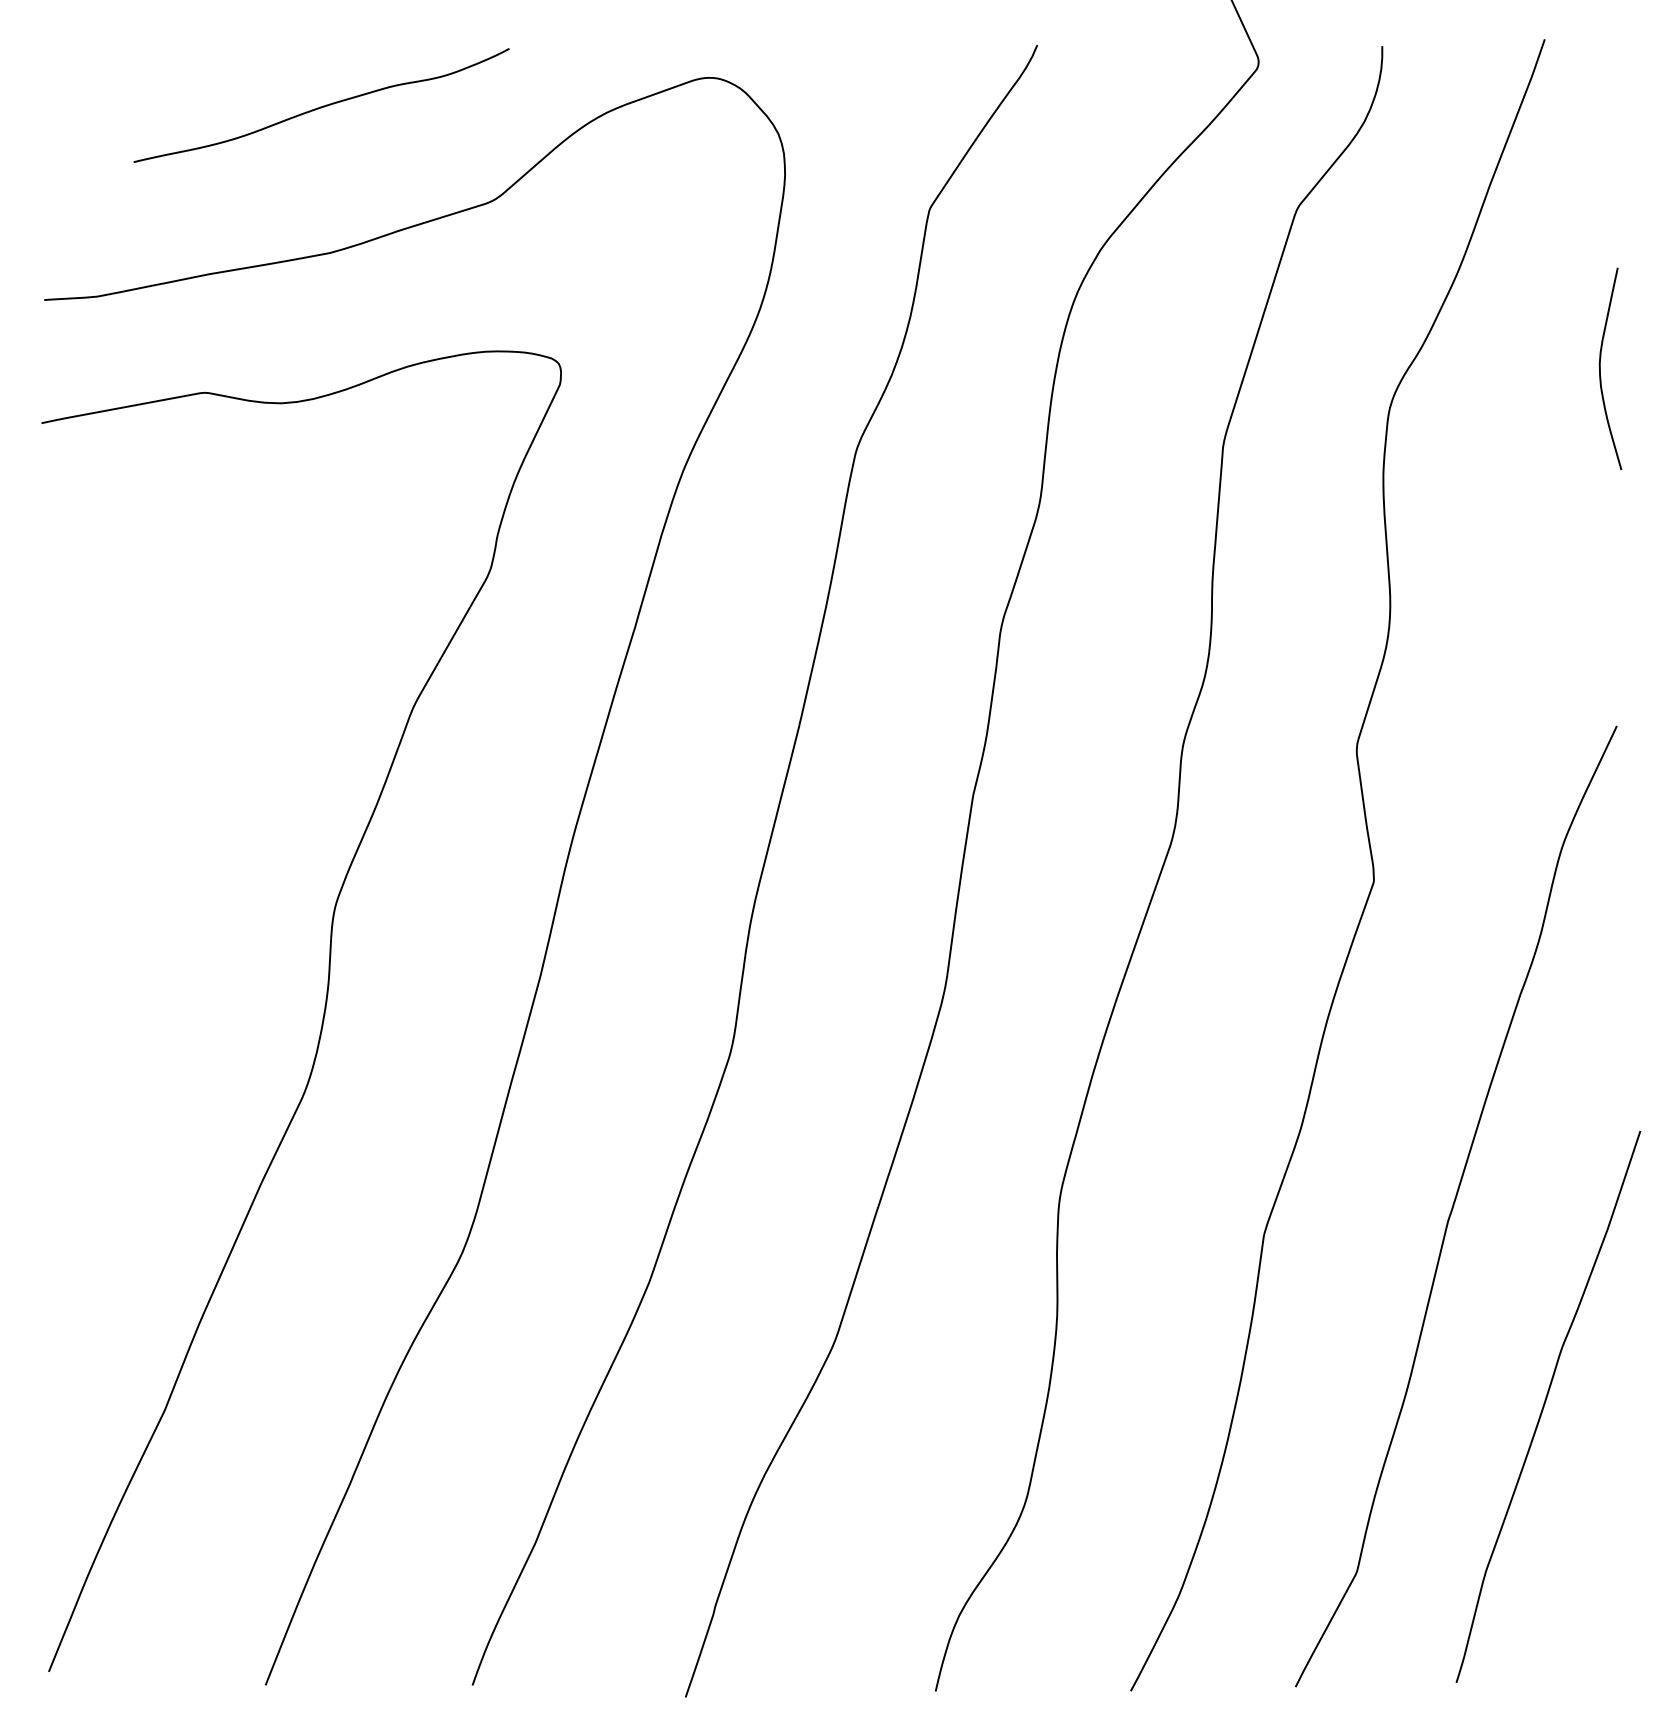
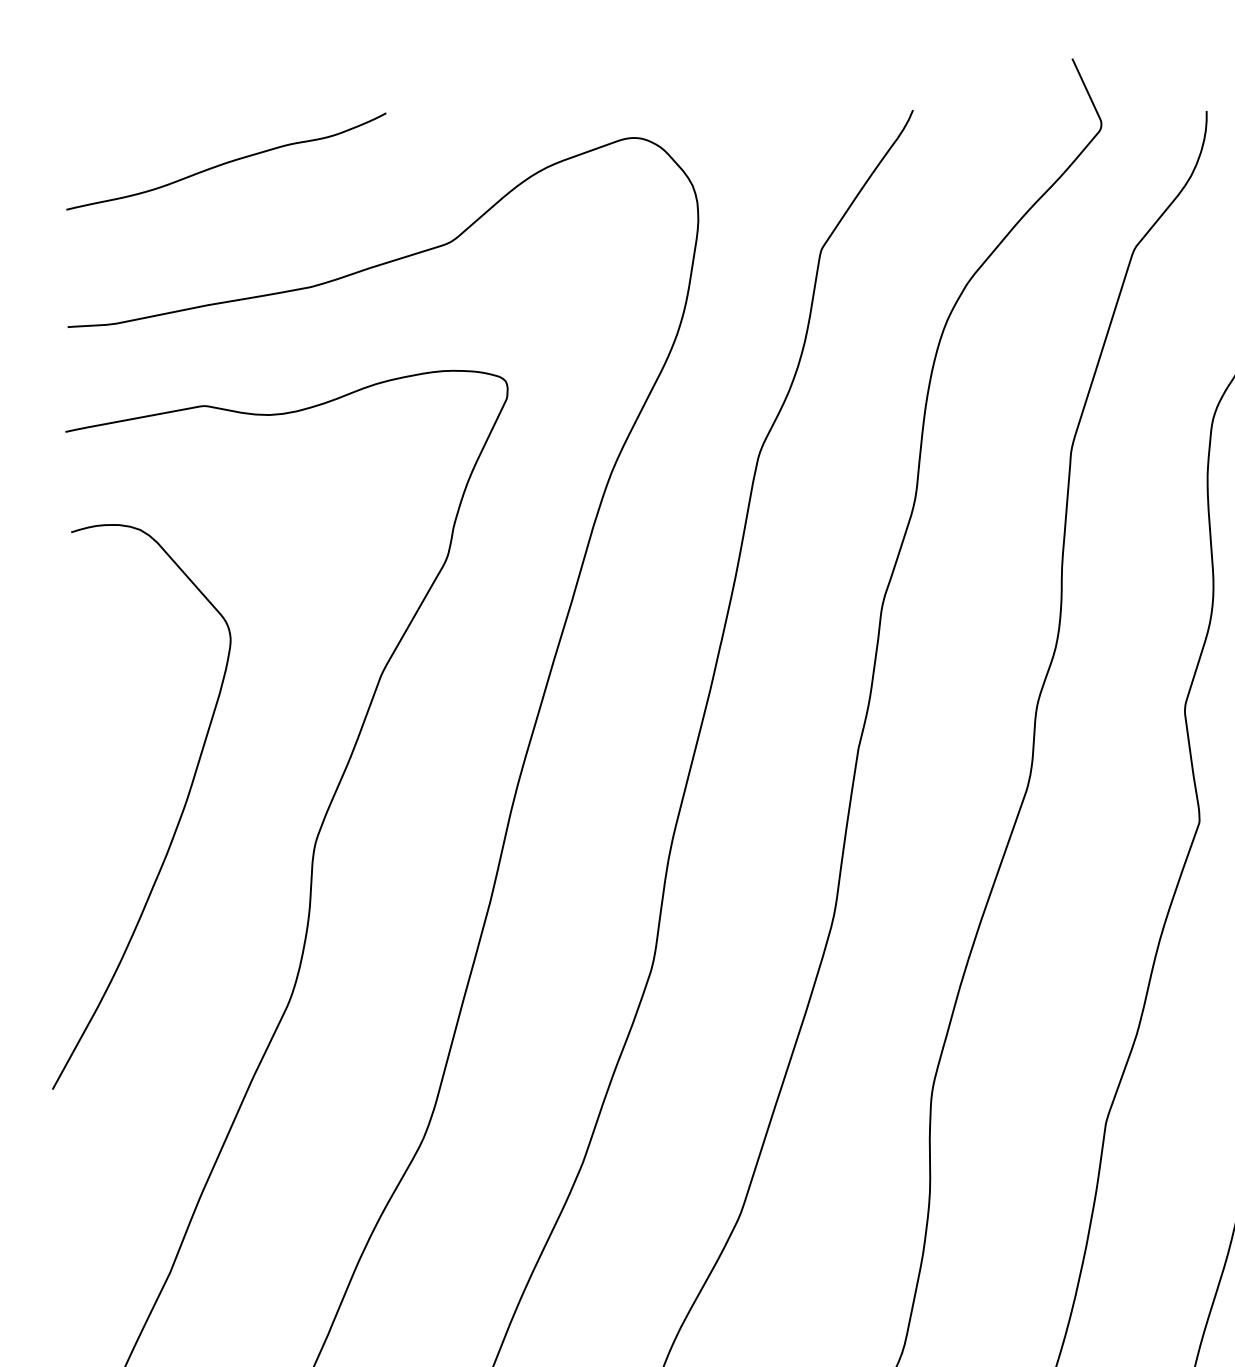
curve: (321, 106) -> (226, 162), moved
curve: (174, 879) -> (178, 820), added

